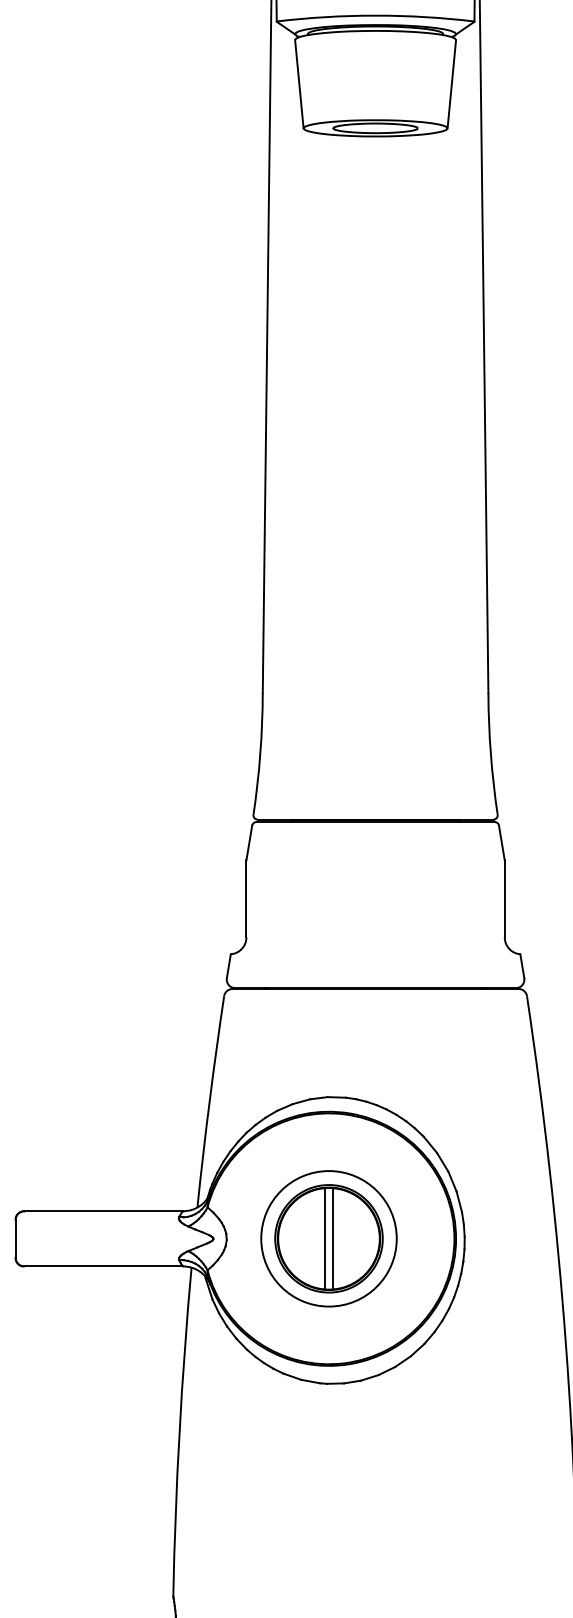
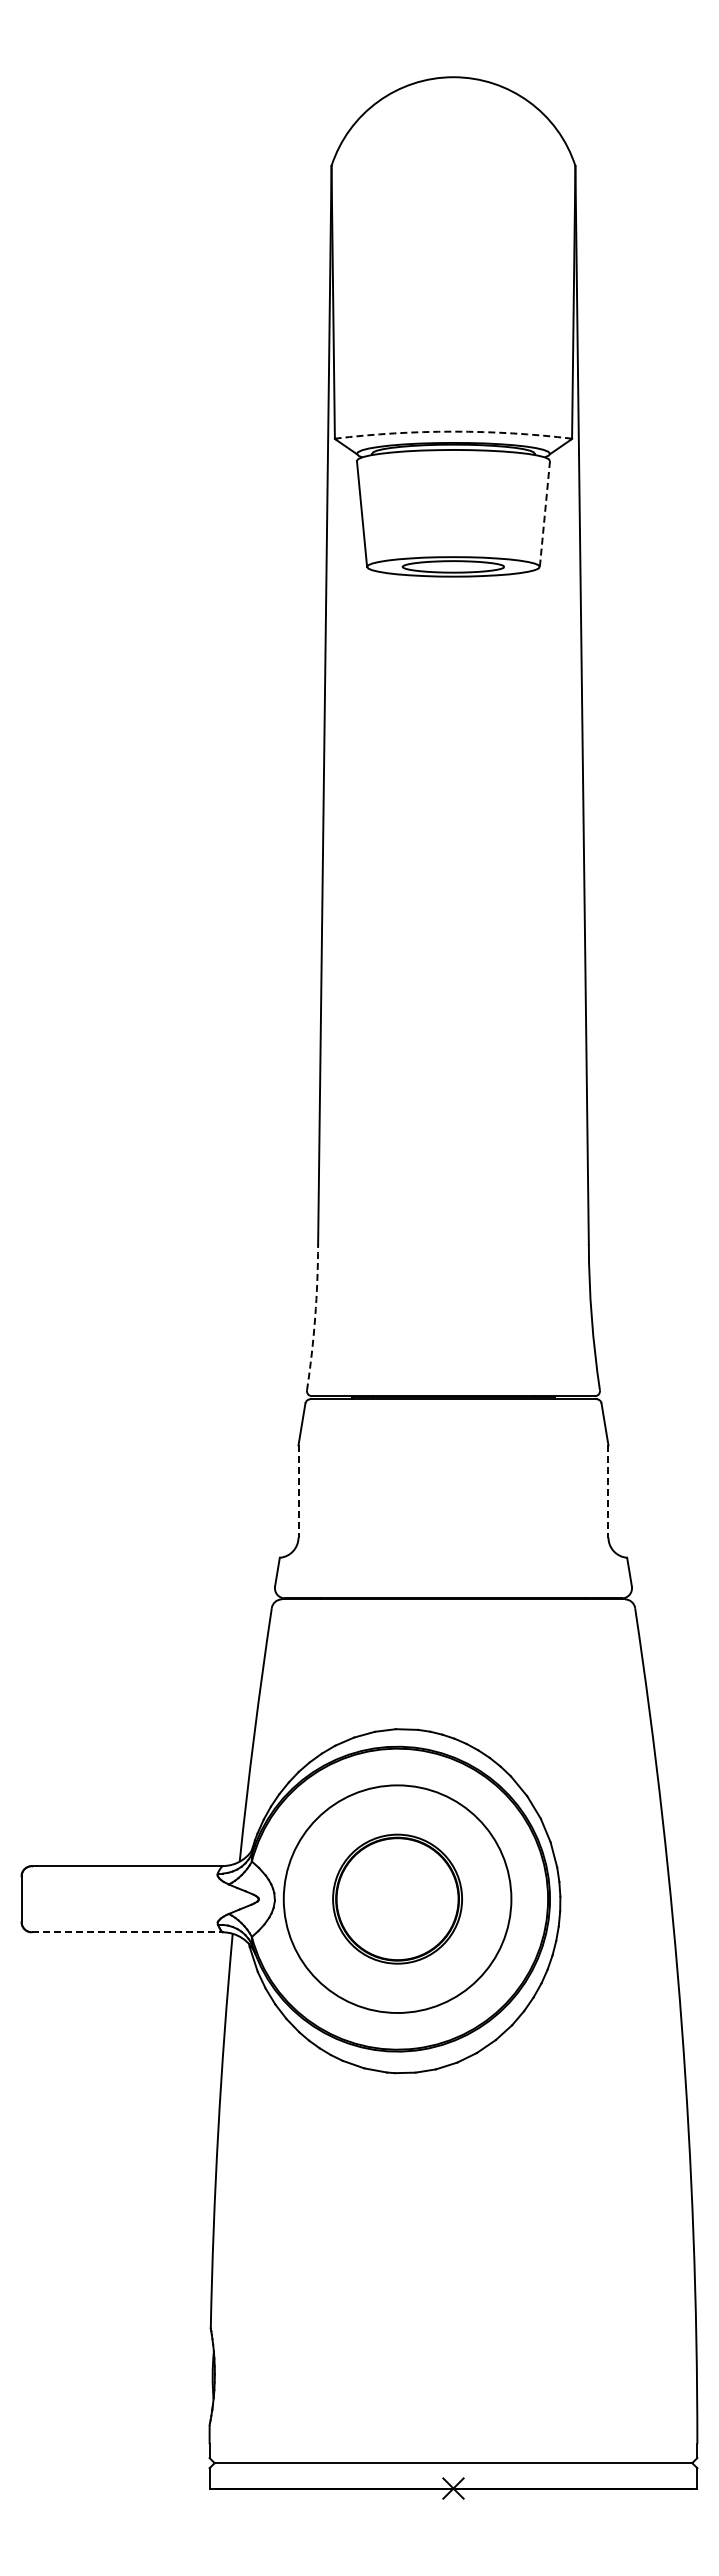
arc: (375, 15) -> (453, 431), solid -> dashed
line: (451, 84) -> (544, 514), solid -> dashed
arc: (260, 753) -> (315, 1317), solid -> dashed
line: (246, 899) -> (298, 1491), solid -> dashed
line: (504, 899) -> (608, 1491), solid -> dashed
line: (324, 1238) -> (392, 1898), removed
circle: (328, 1238) -> (397, 1898), size x1.4
line: (333, 1238) -> (402, 1898), removed
line: (103, 1266) -> (127, 1932), solid -> dashed

